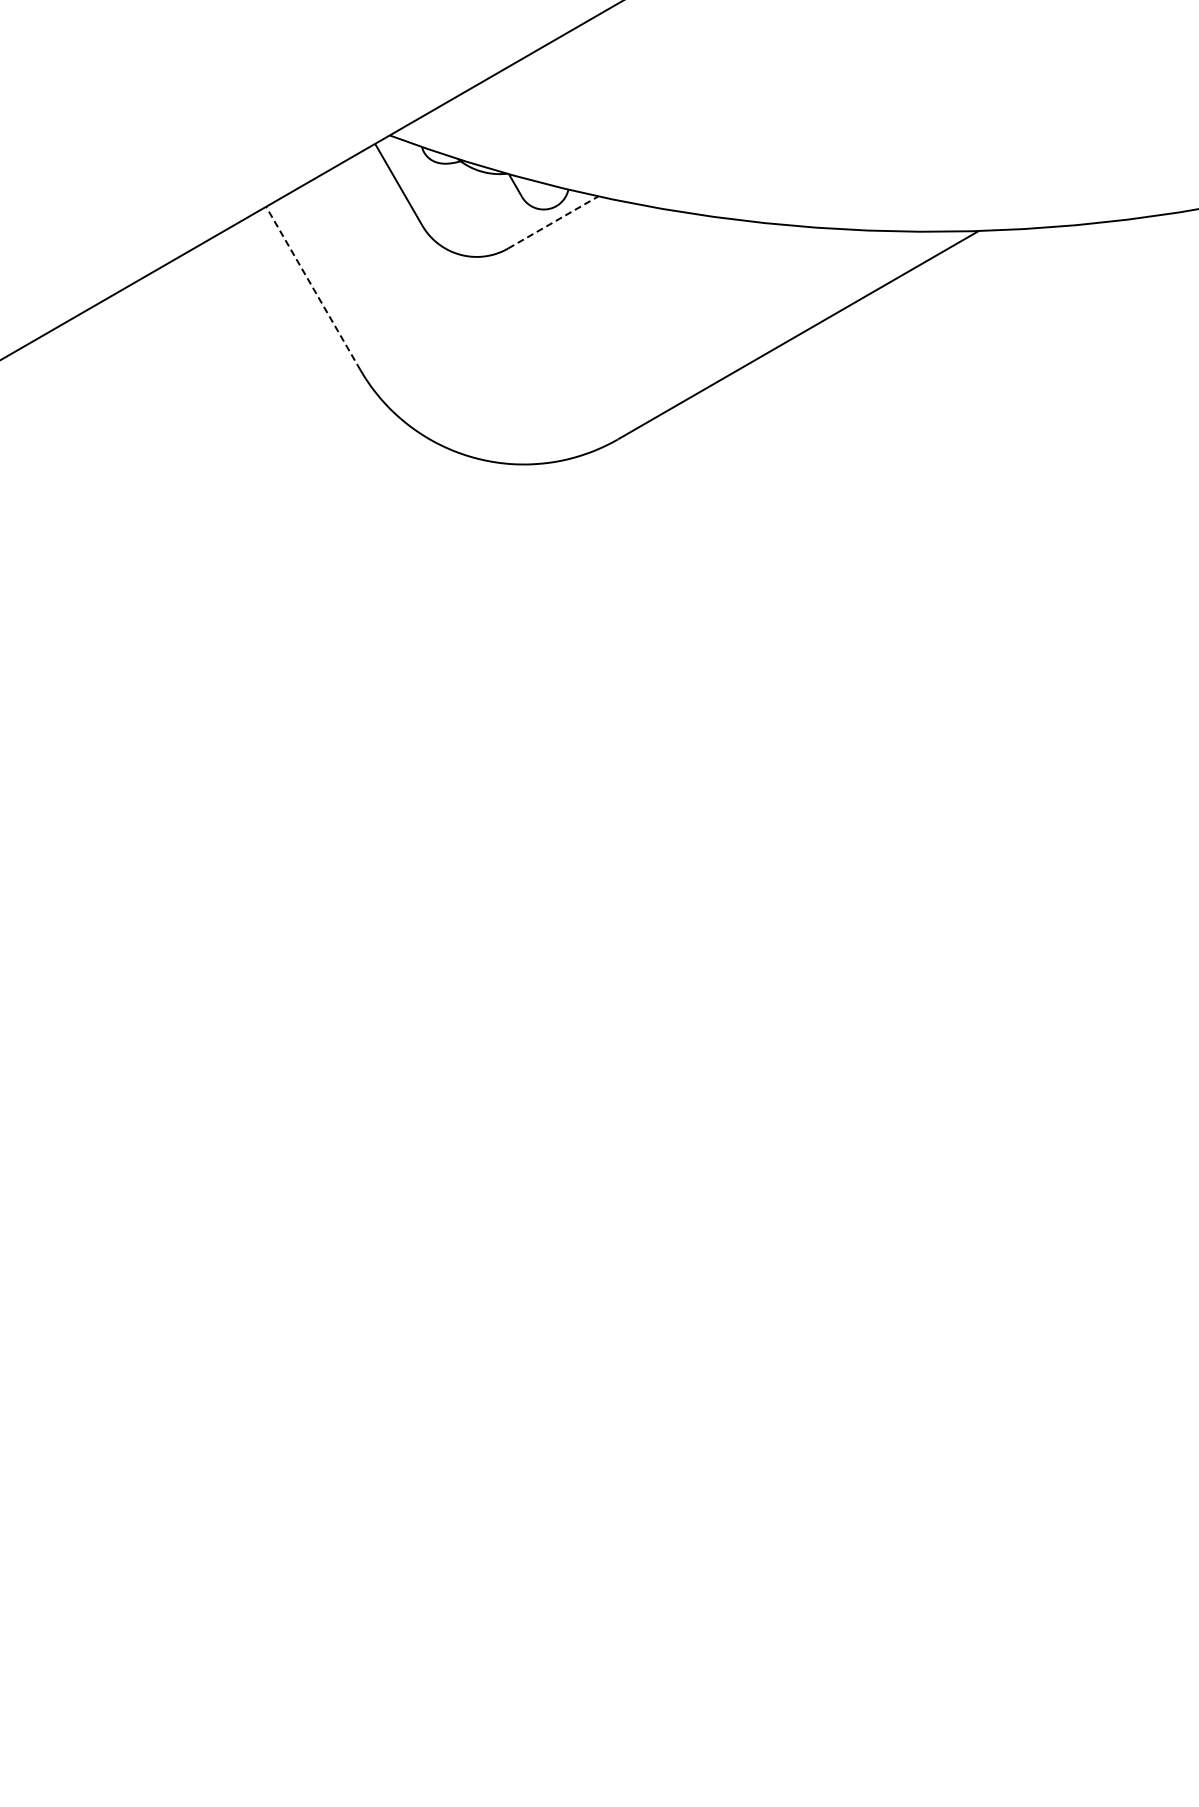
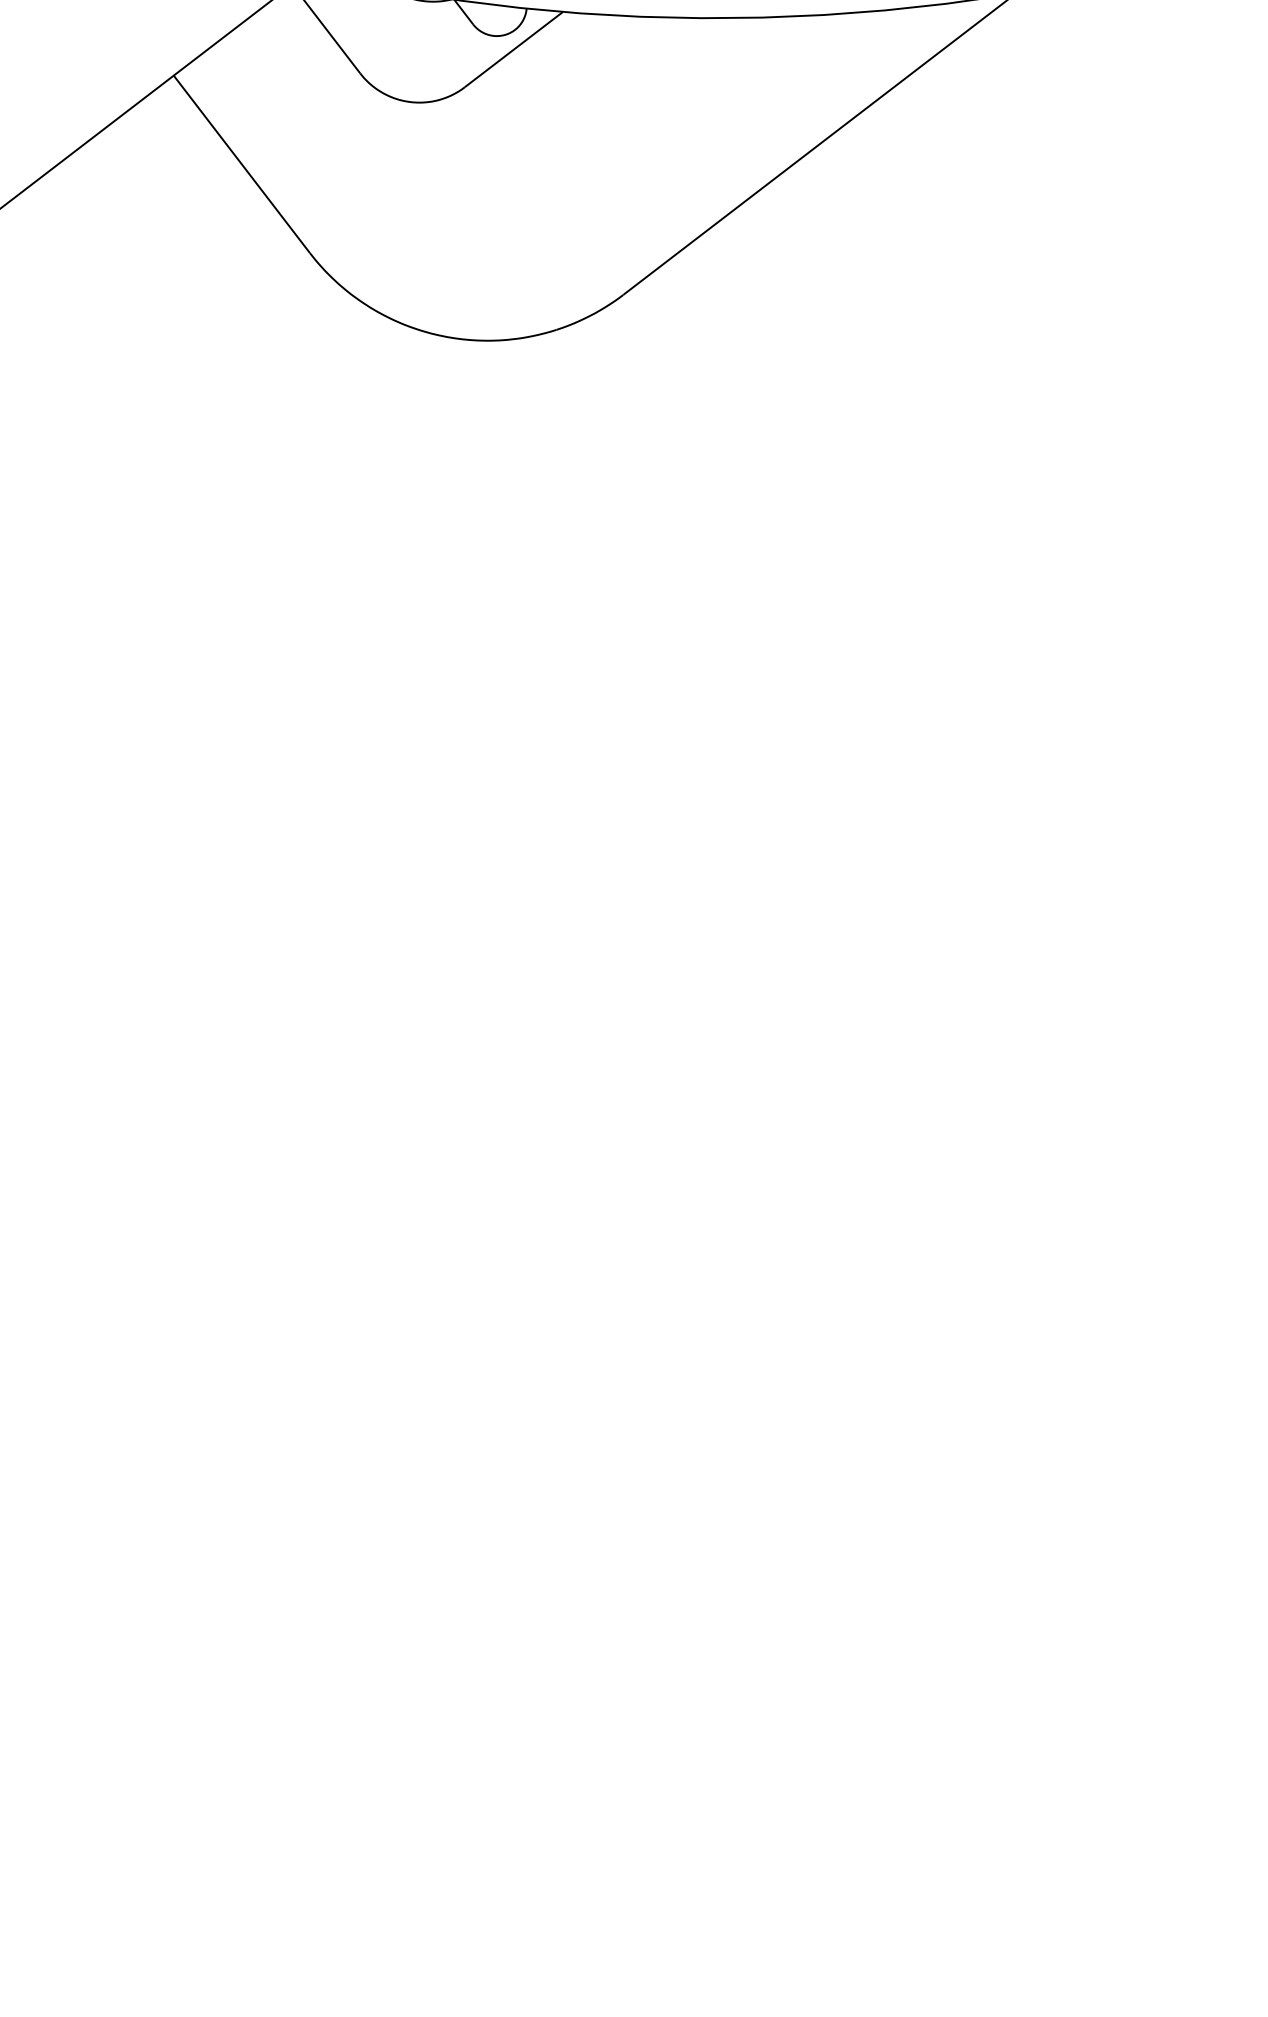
line: (553, 222) -> (514, 49), dashed -> solid
line: (313, 288) -> (242, 164), dashed -> solid

